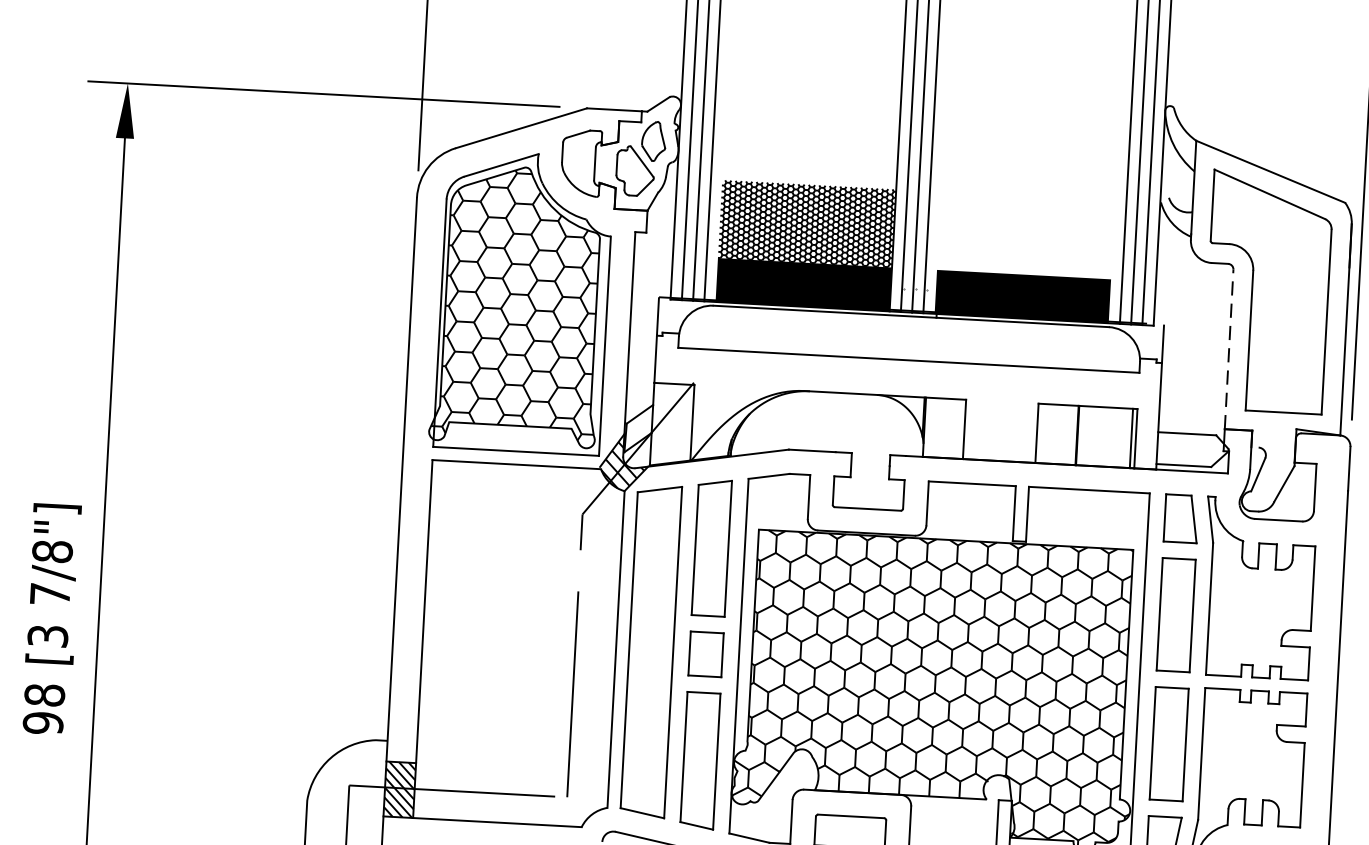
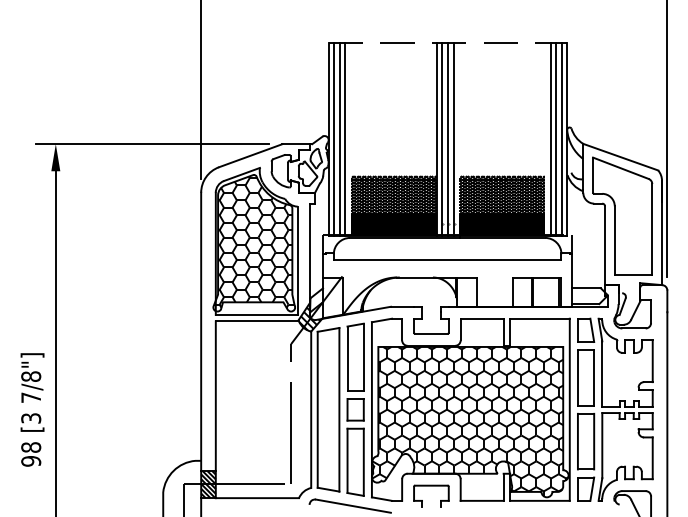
hatch: (1027, 234) -> (502, 194), added
line: (1230, 349) -> (605, 245), dashed -> solid

